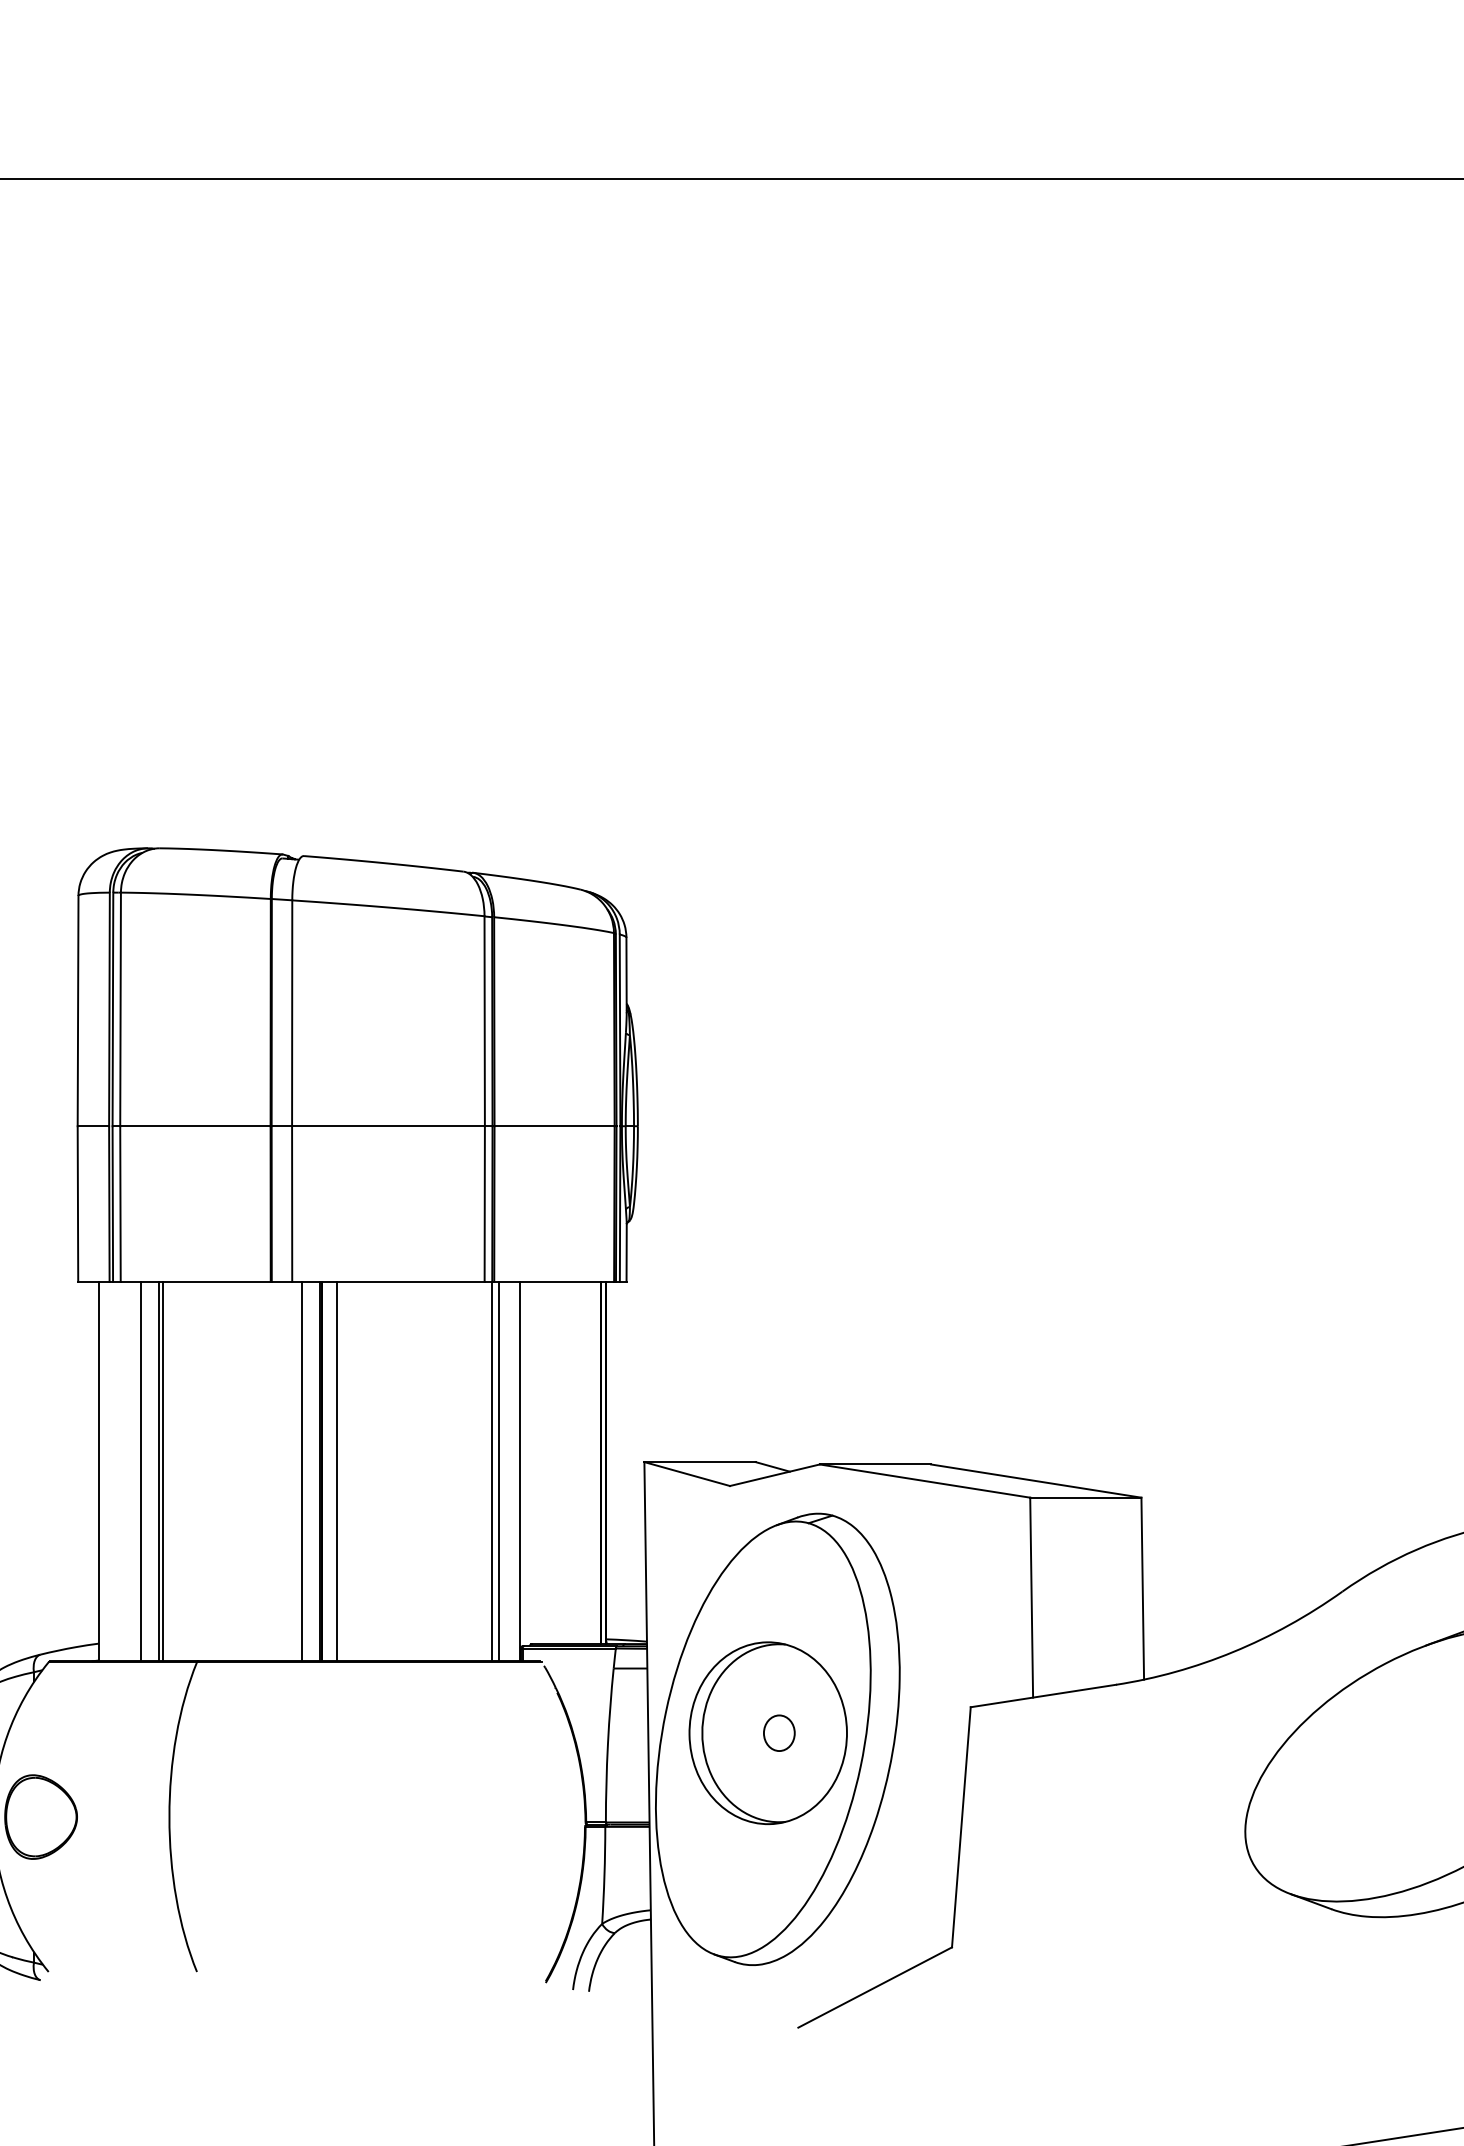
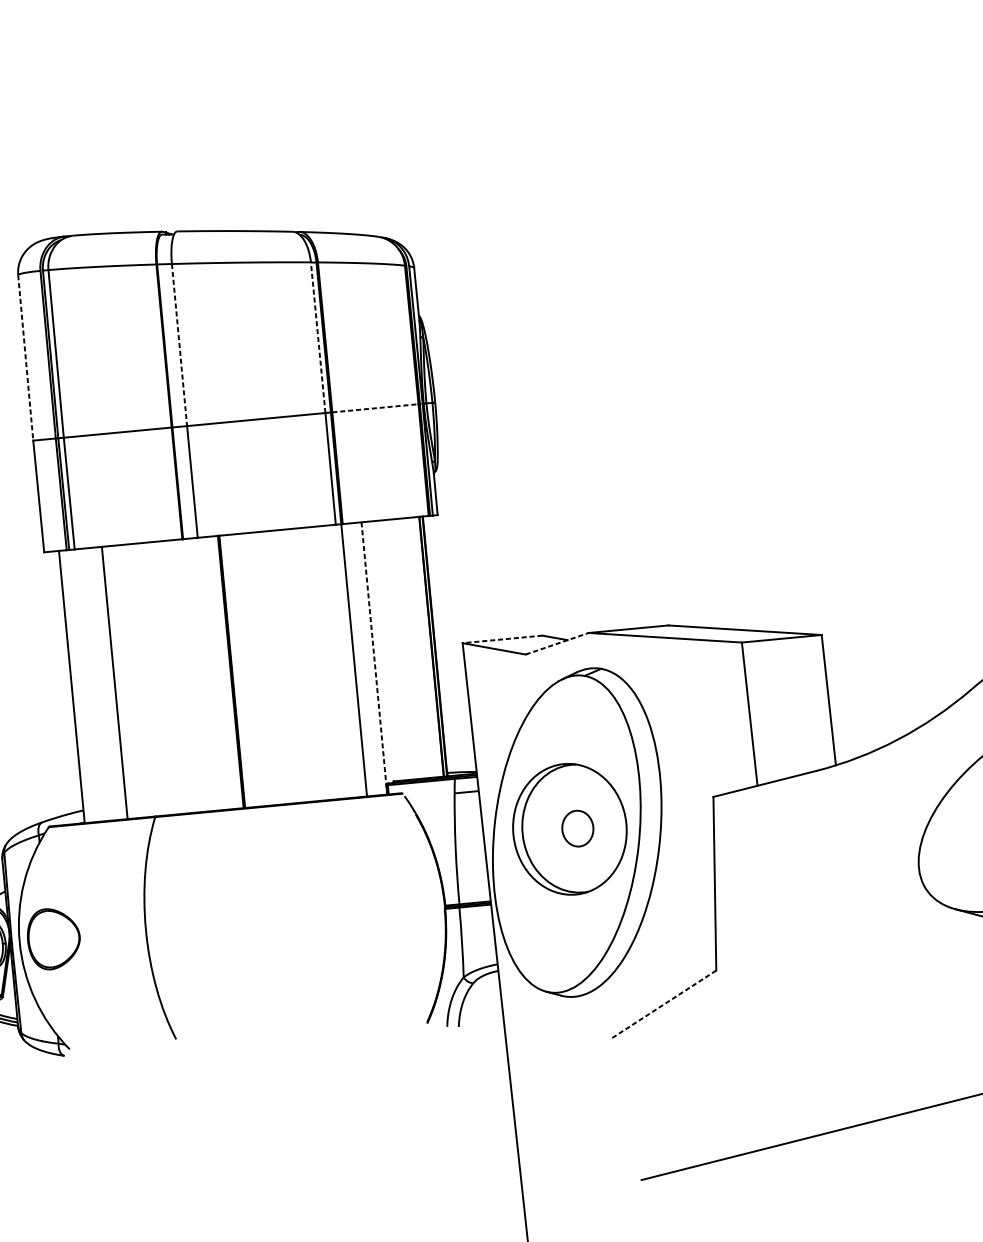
line: (78, 1011) -> (26, 358), solid -> dashed
line: (292, 1013) -> (179, 345), solid -> dashed
line: (484, 1021) -> (318, 337), solid -> dashed
line: (555, 1126) -> (376, 408), solid -> dashed
line: (700, 1462) -> (502, 639), solid -> dashed
line: (140, 1471) -> (101, 684), removed
line: (162, 1471) -> (117, 682), removed
line: (301, 1471) -> (217, 673), removed
line: (336, 1471) -> (242, 670), removed
line: (499, 1471) -> (359, 659), removed
line: (520, 1471) -> (374, 658), solid -> dashed
line: (775, 1475) -> (557, 643), solid -> dashed
part: (779, 1732) -> (577, 828), size x1.4
line: (875, 1987) -> (664, 1004), solid -> dashed

